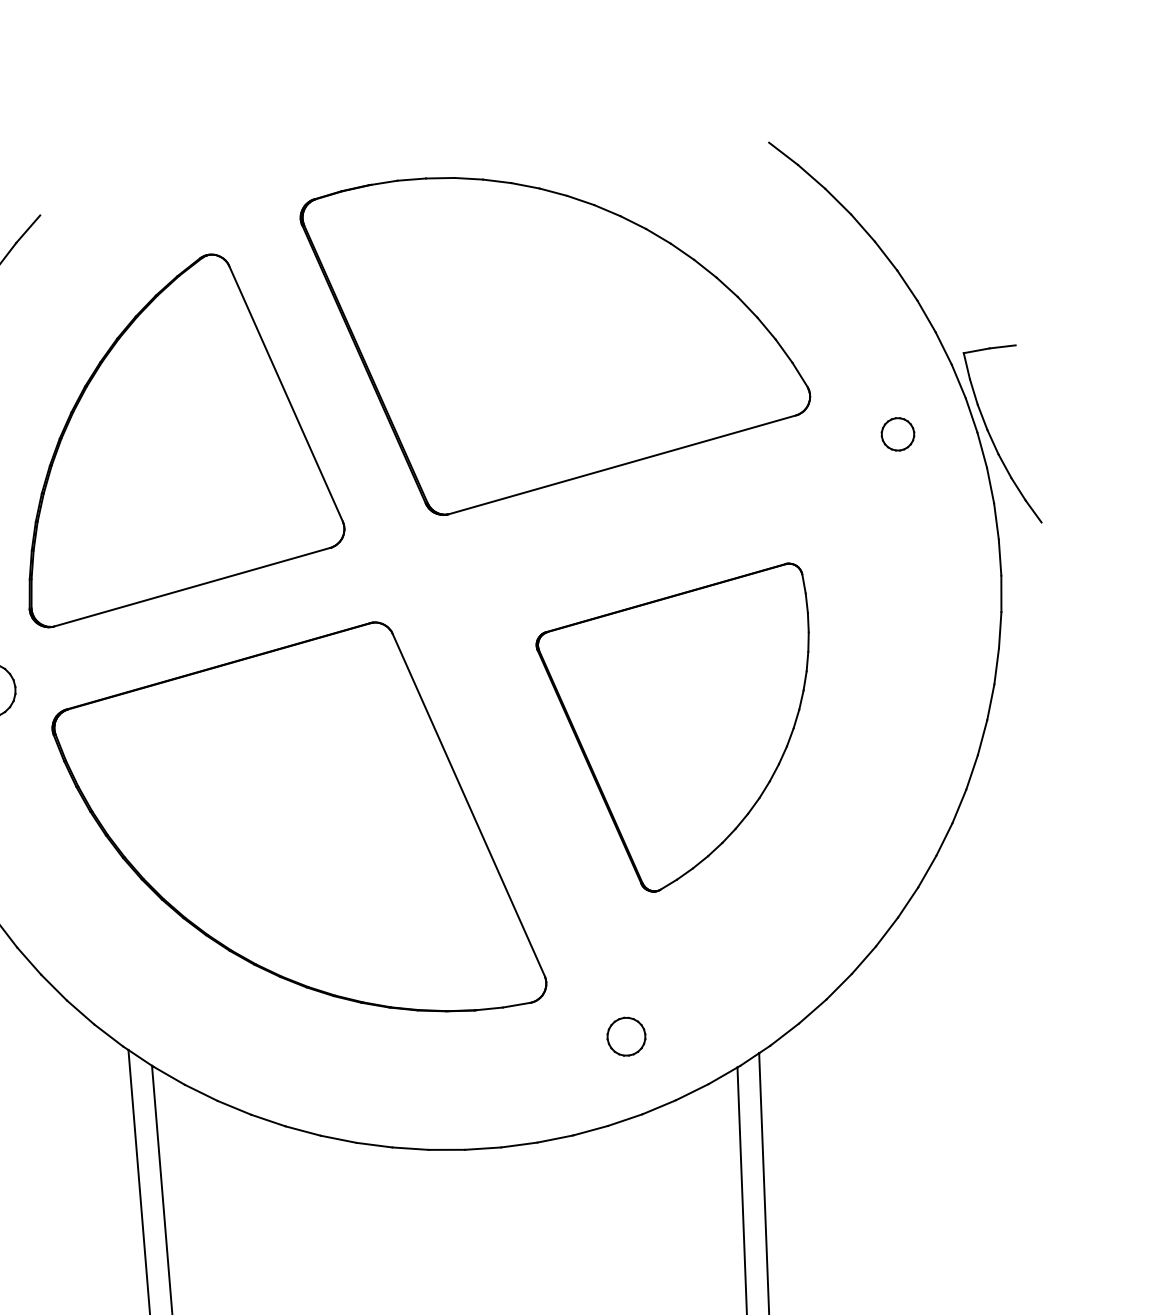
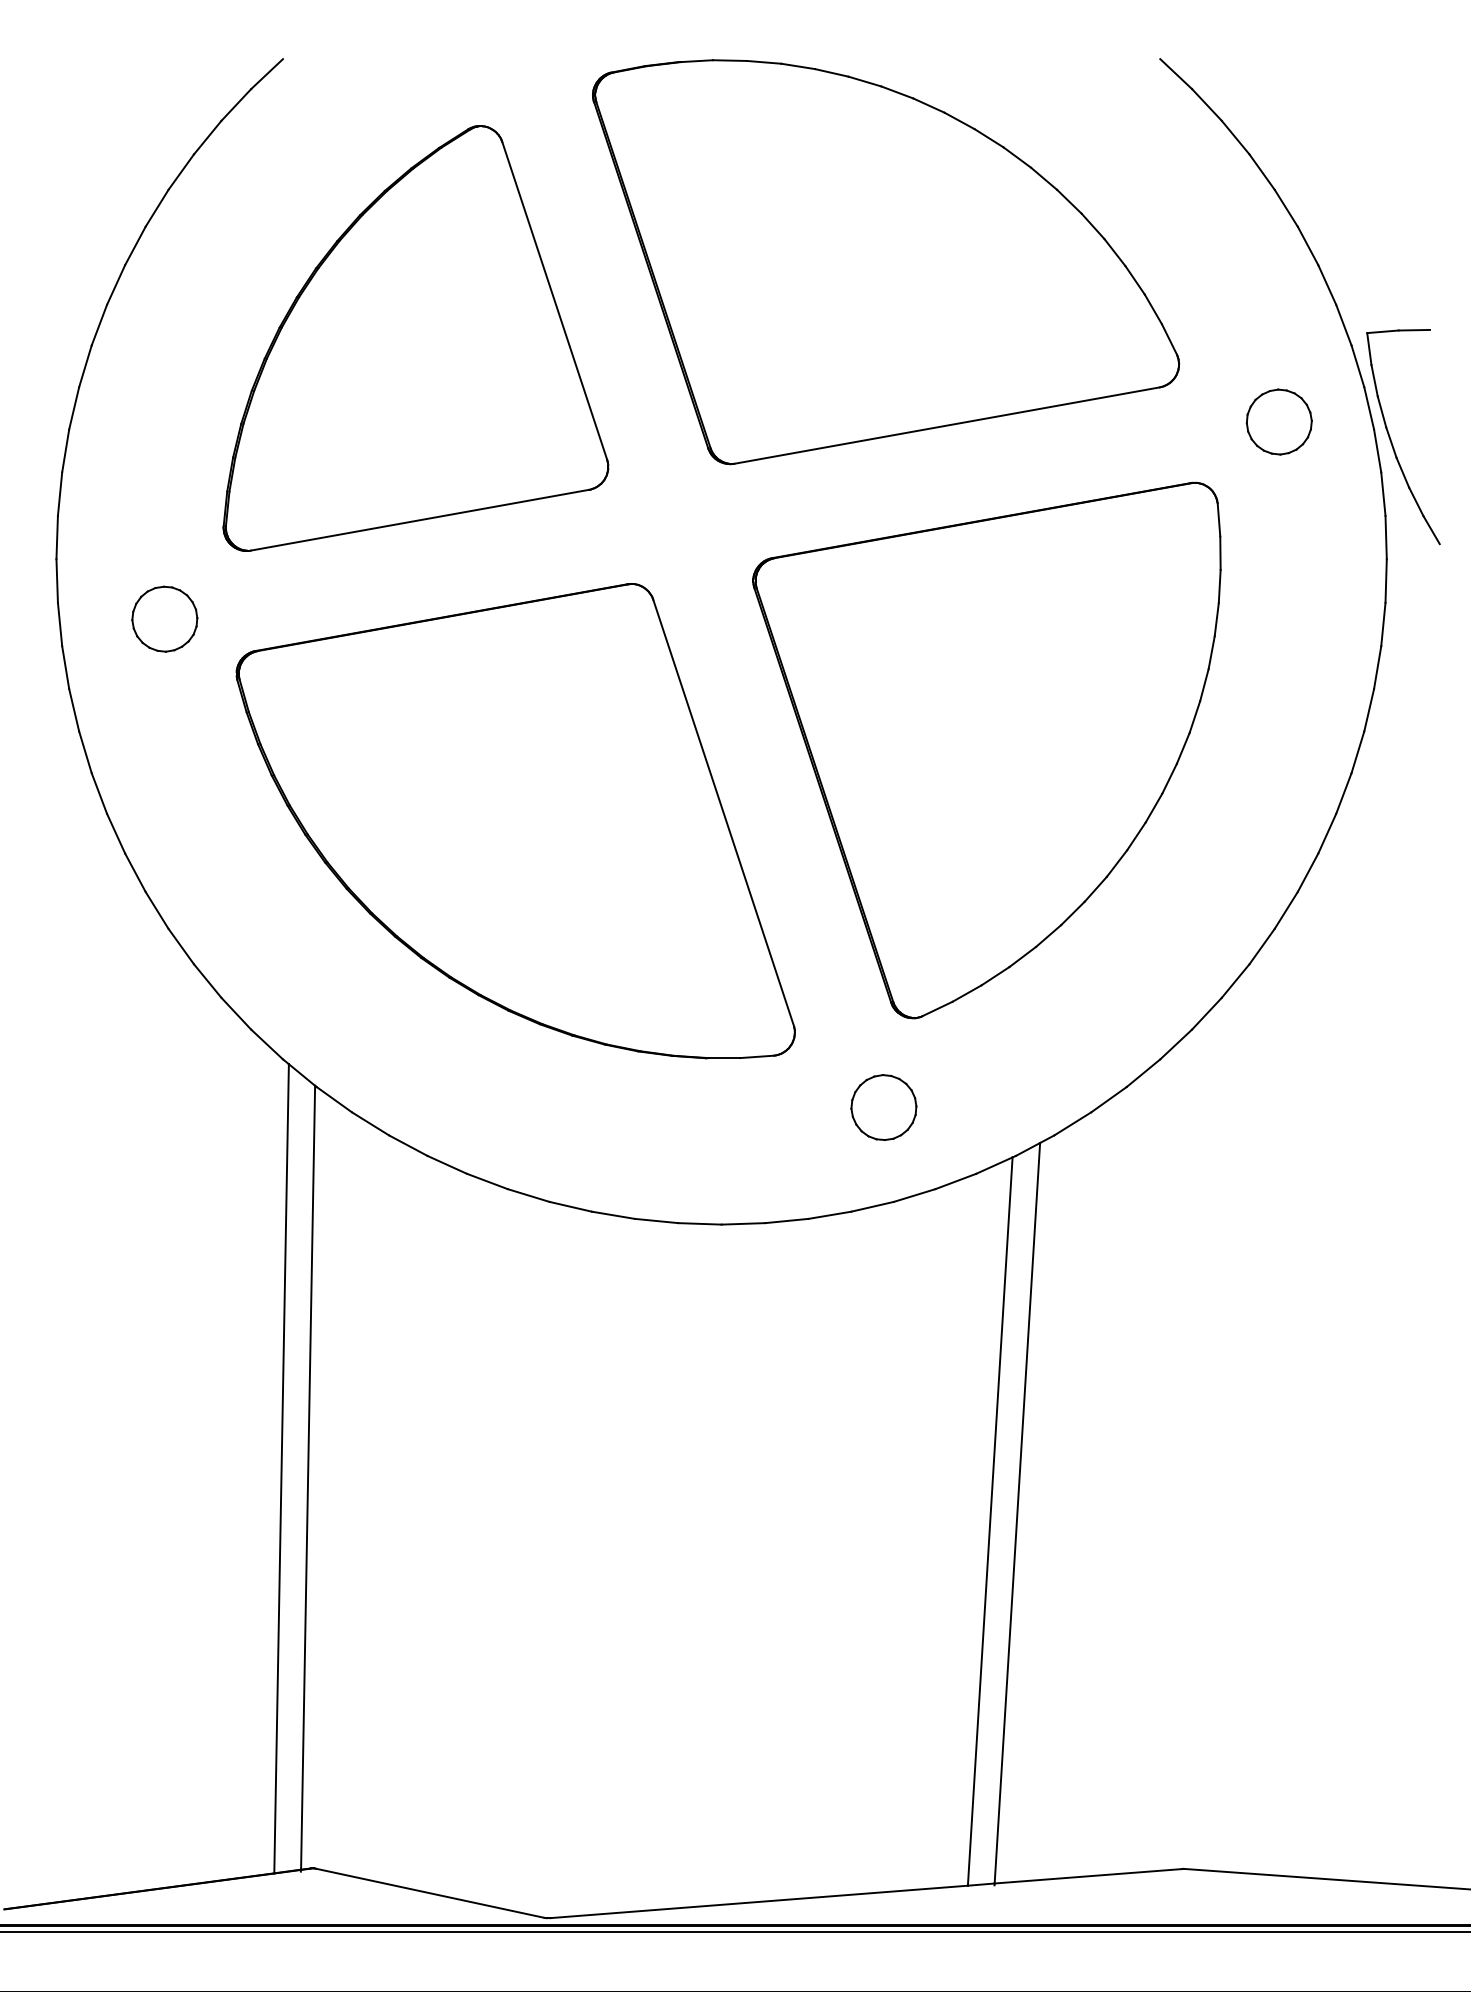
part: (897, 433) -> (1278, 421), size x1.67
part: (682, 731) -> (986, 750), size x1.43
part: (626, 1036) -> (883, 1107), size x1.43

